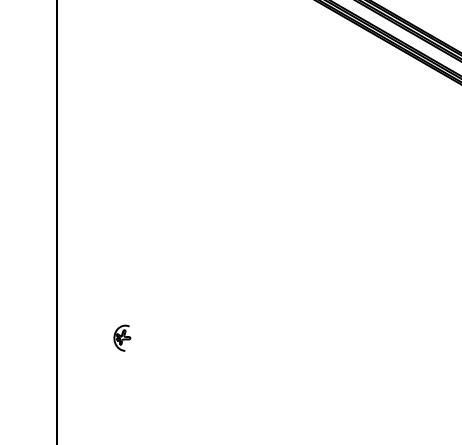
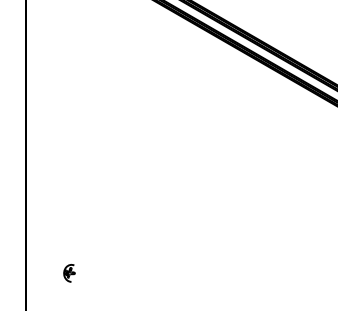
part: (122, 338) -> (69, 273), moved

